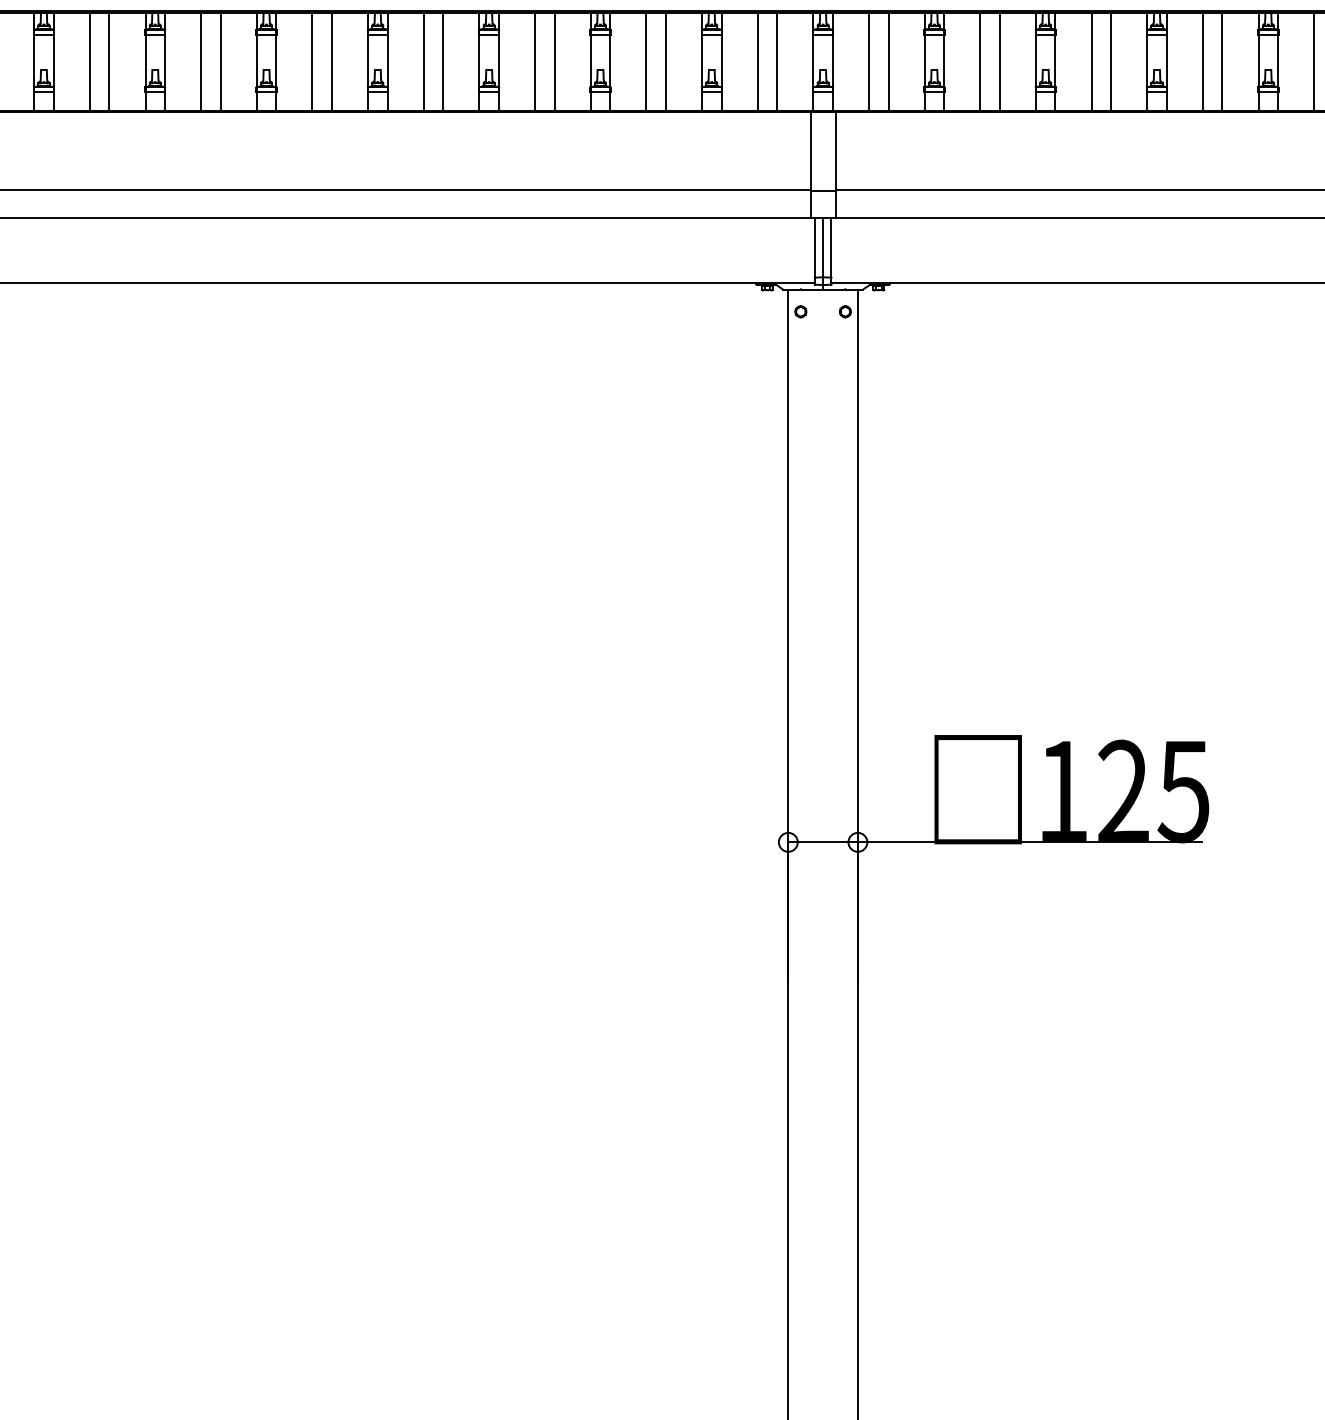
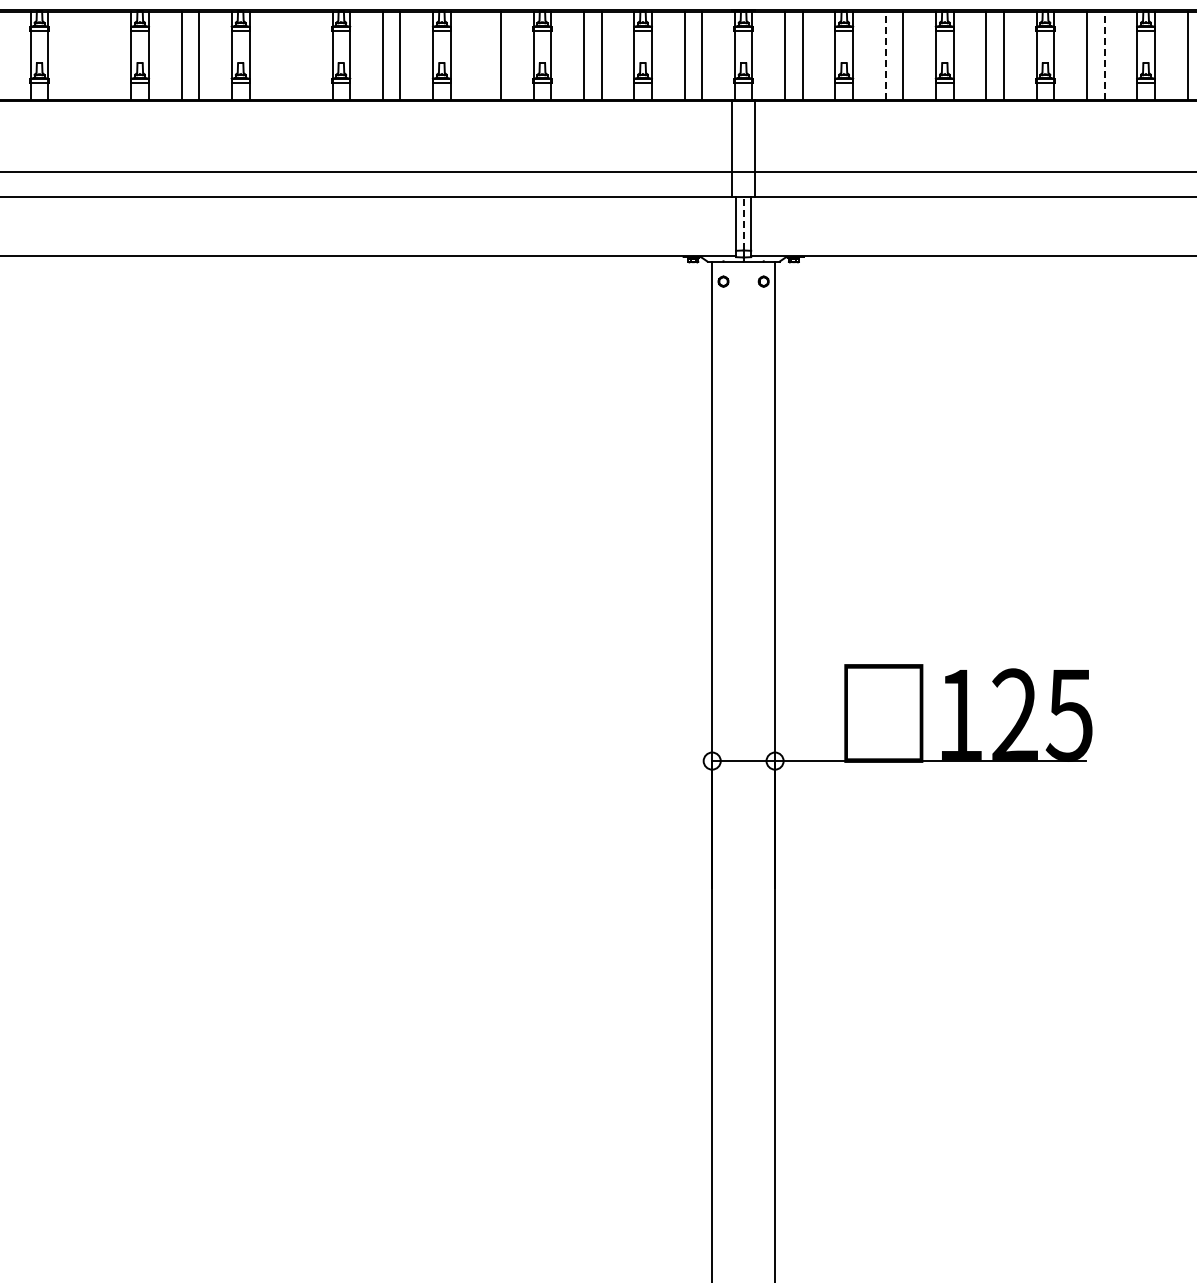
line: (90, 61) -> (81, 55), removed
line: (109, 61) -> (98, 55), removed
line: (312, 61) -> (282, 55), removed
line: (331, 61) -> (299, 55), removed
line: (535, 61) -> (483, 55), removed
line: (980, 61) -> (885, 55), solid -> dashed
line: (1222, 61) -> (1104, 55), solid -> dashed
line: (822, 247) -> (743, 223), solid -> dashed

